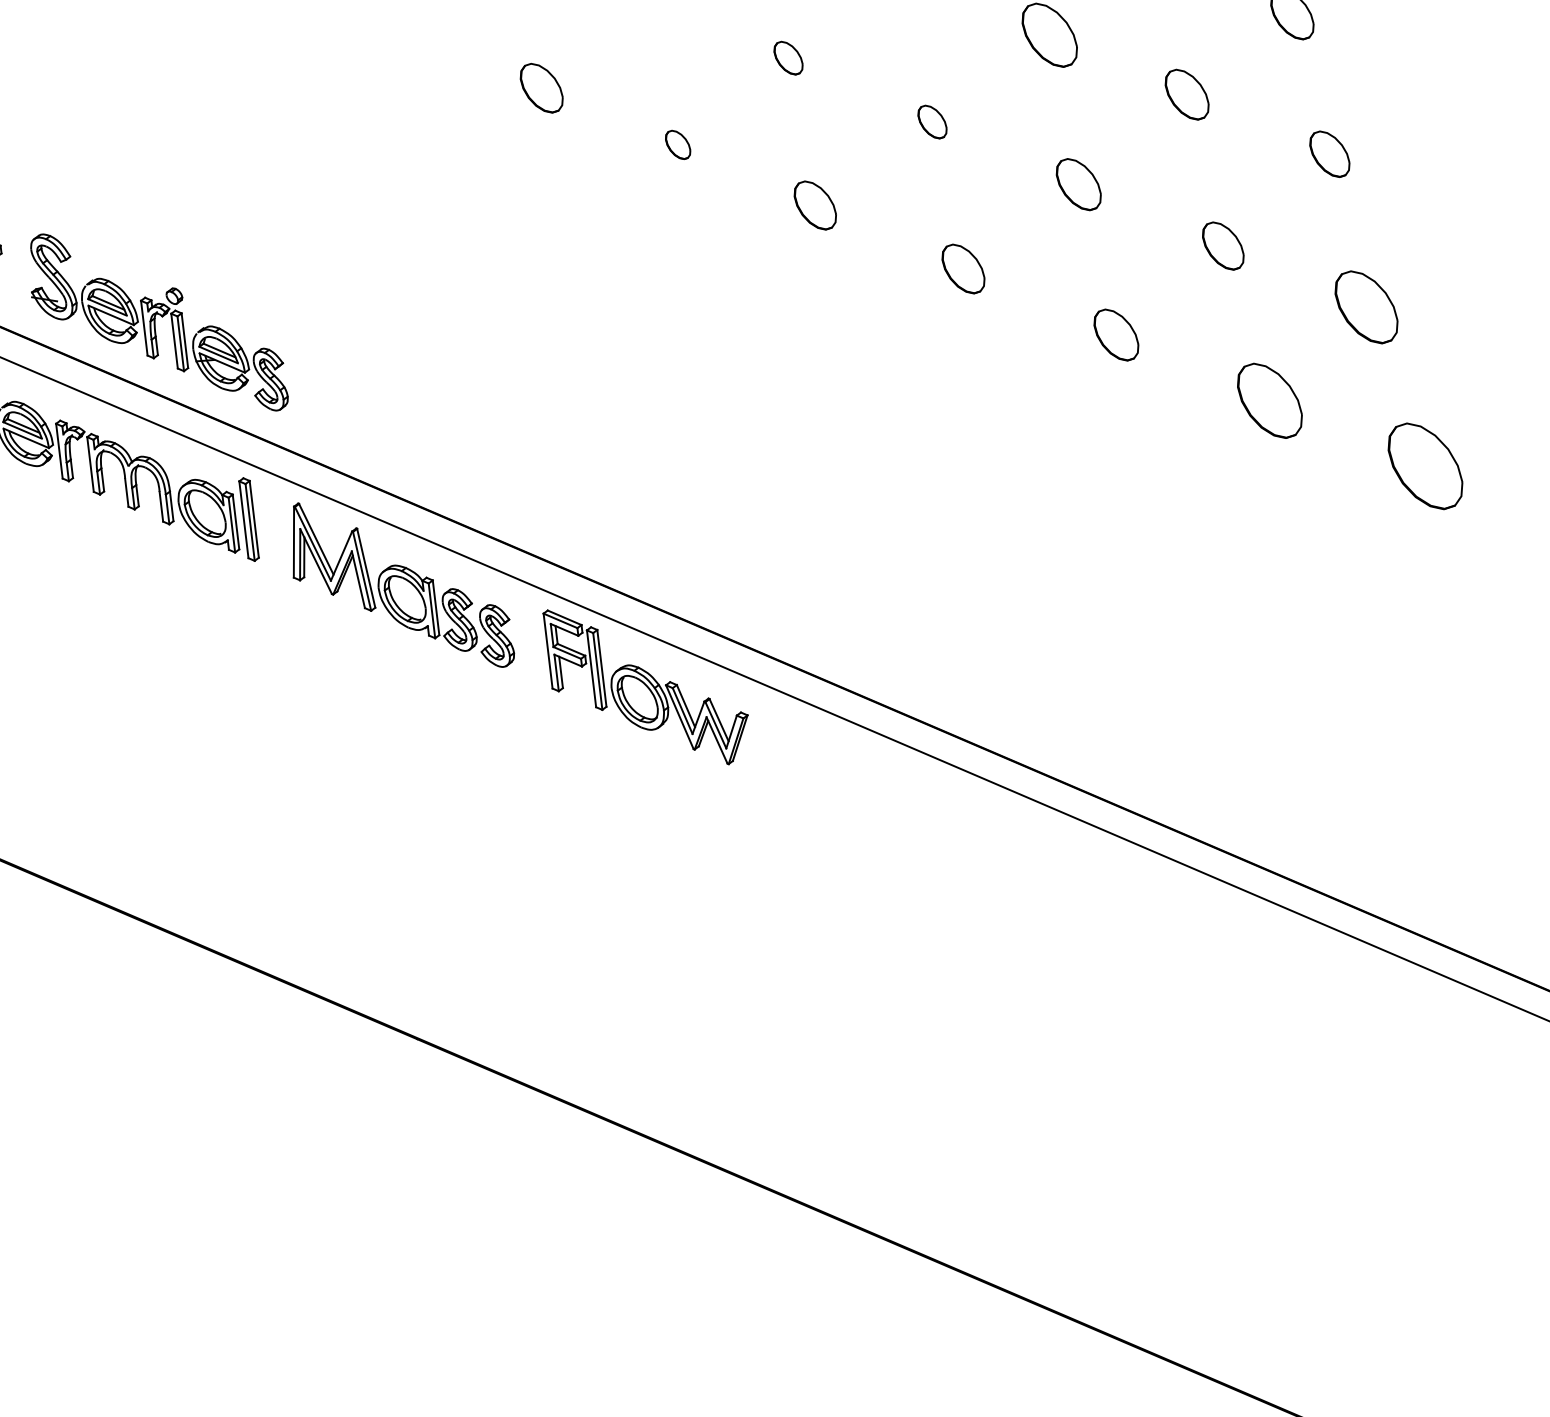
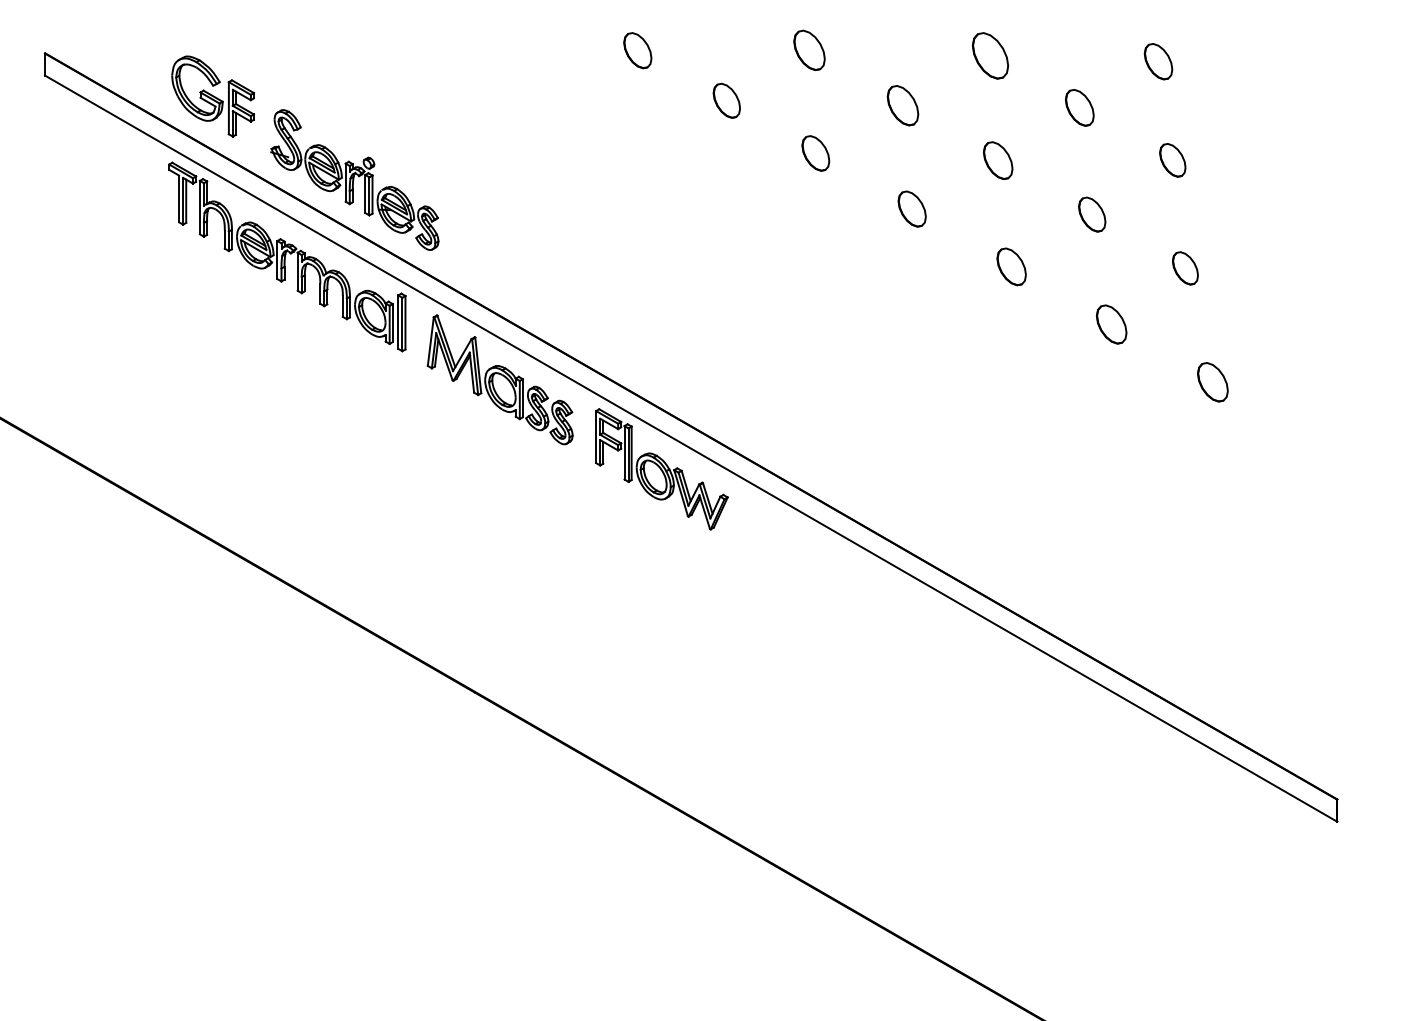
part: (788, 57) -> (809, 49), size x1.67
part: (931, 121) -> (902, 105), size x1.67
part: (677, 144) -> (726, 100), size x1.67
part: (1366, 307) -> (1185, 268), size x0.62
part: (1269, 400) -> (1111, 324), size x0.71
part: (1425, 466) -> (1212, 382), size x0.62

